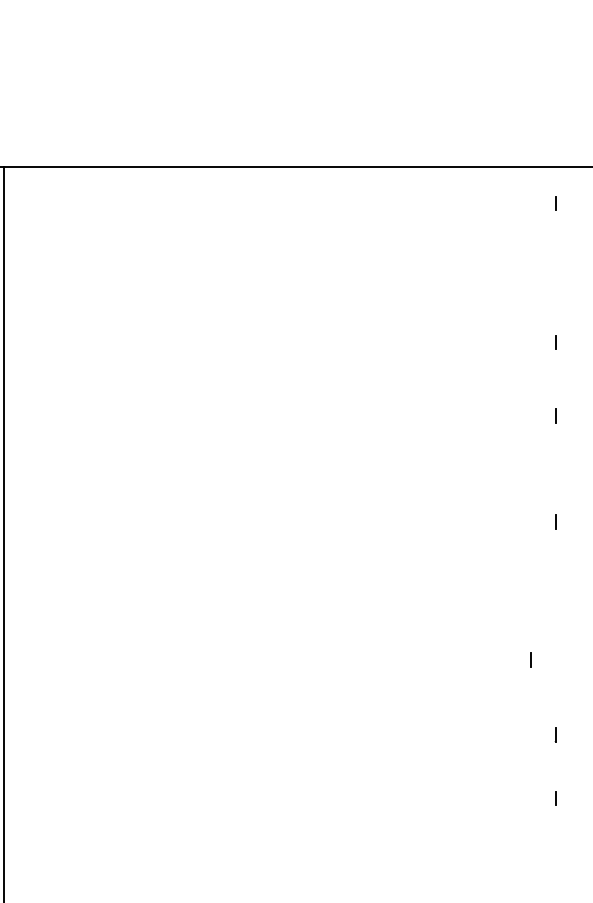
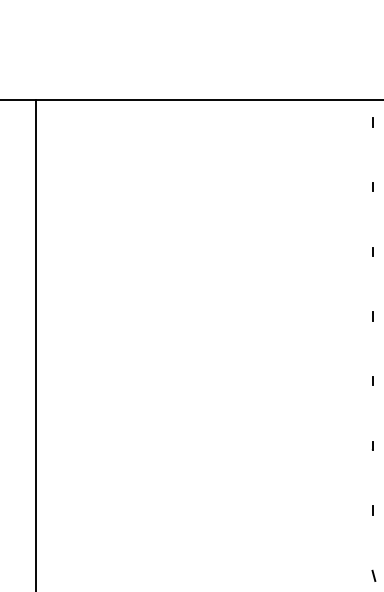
line: (555, 341) -> (372, 186), moved
line: (530, 658) -> (372, 380), moved
line: (555, 798) -> (372, 510), moved

